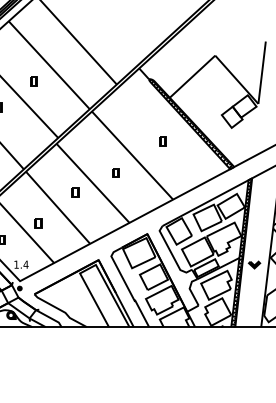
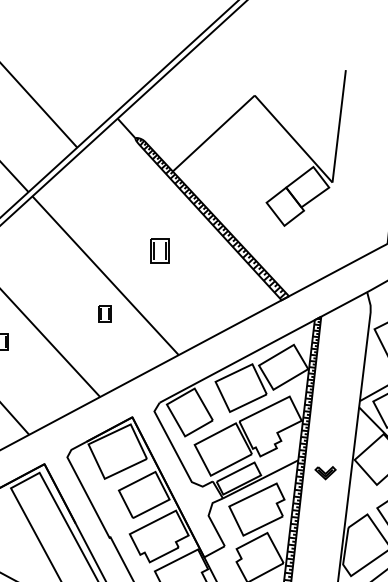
part: (162, 141) -> (159, 250), size x1.6
part: (115, 172) -> (103, 313), moved

